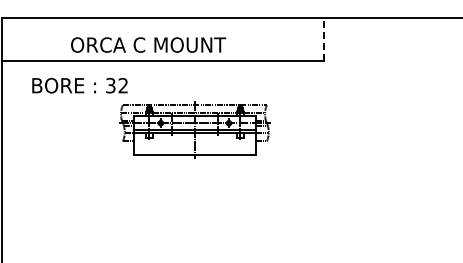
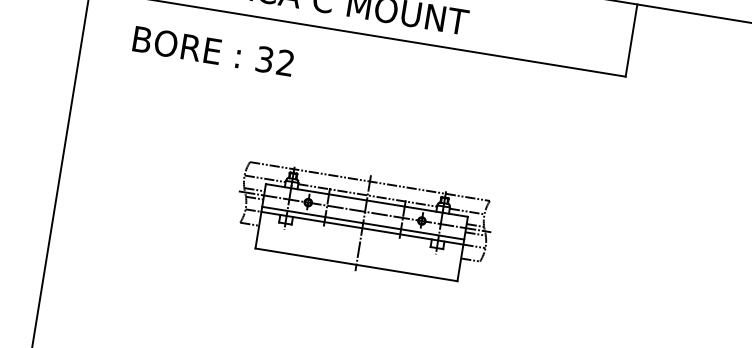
line: (323, 39) -> (631, 40), dashed -> solid
part: (194, 129) -> (362, 222), moved

